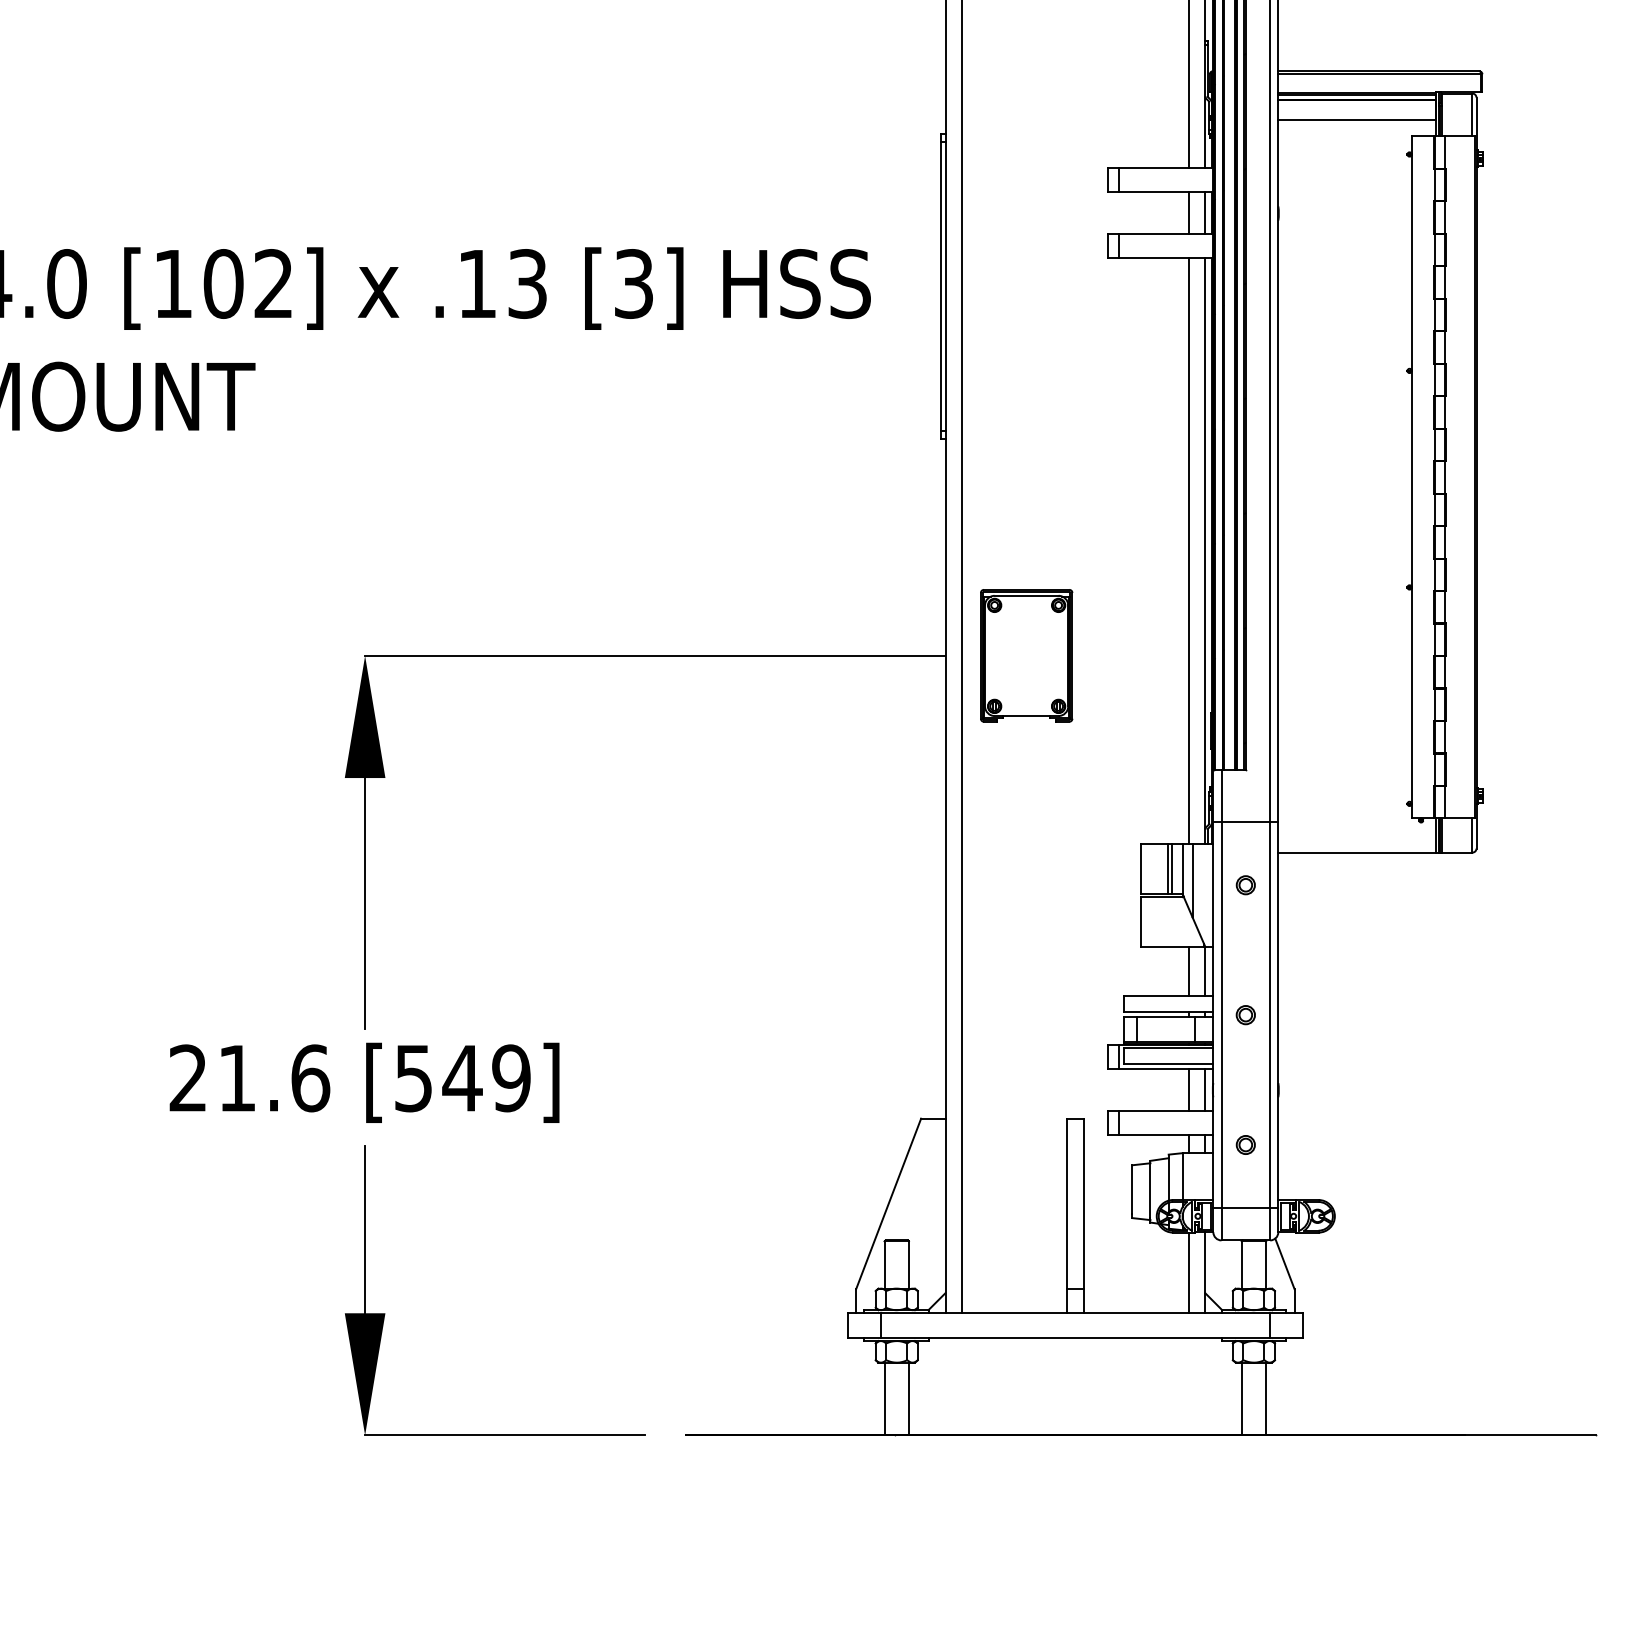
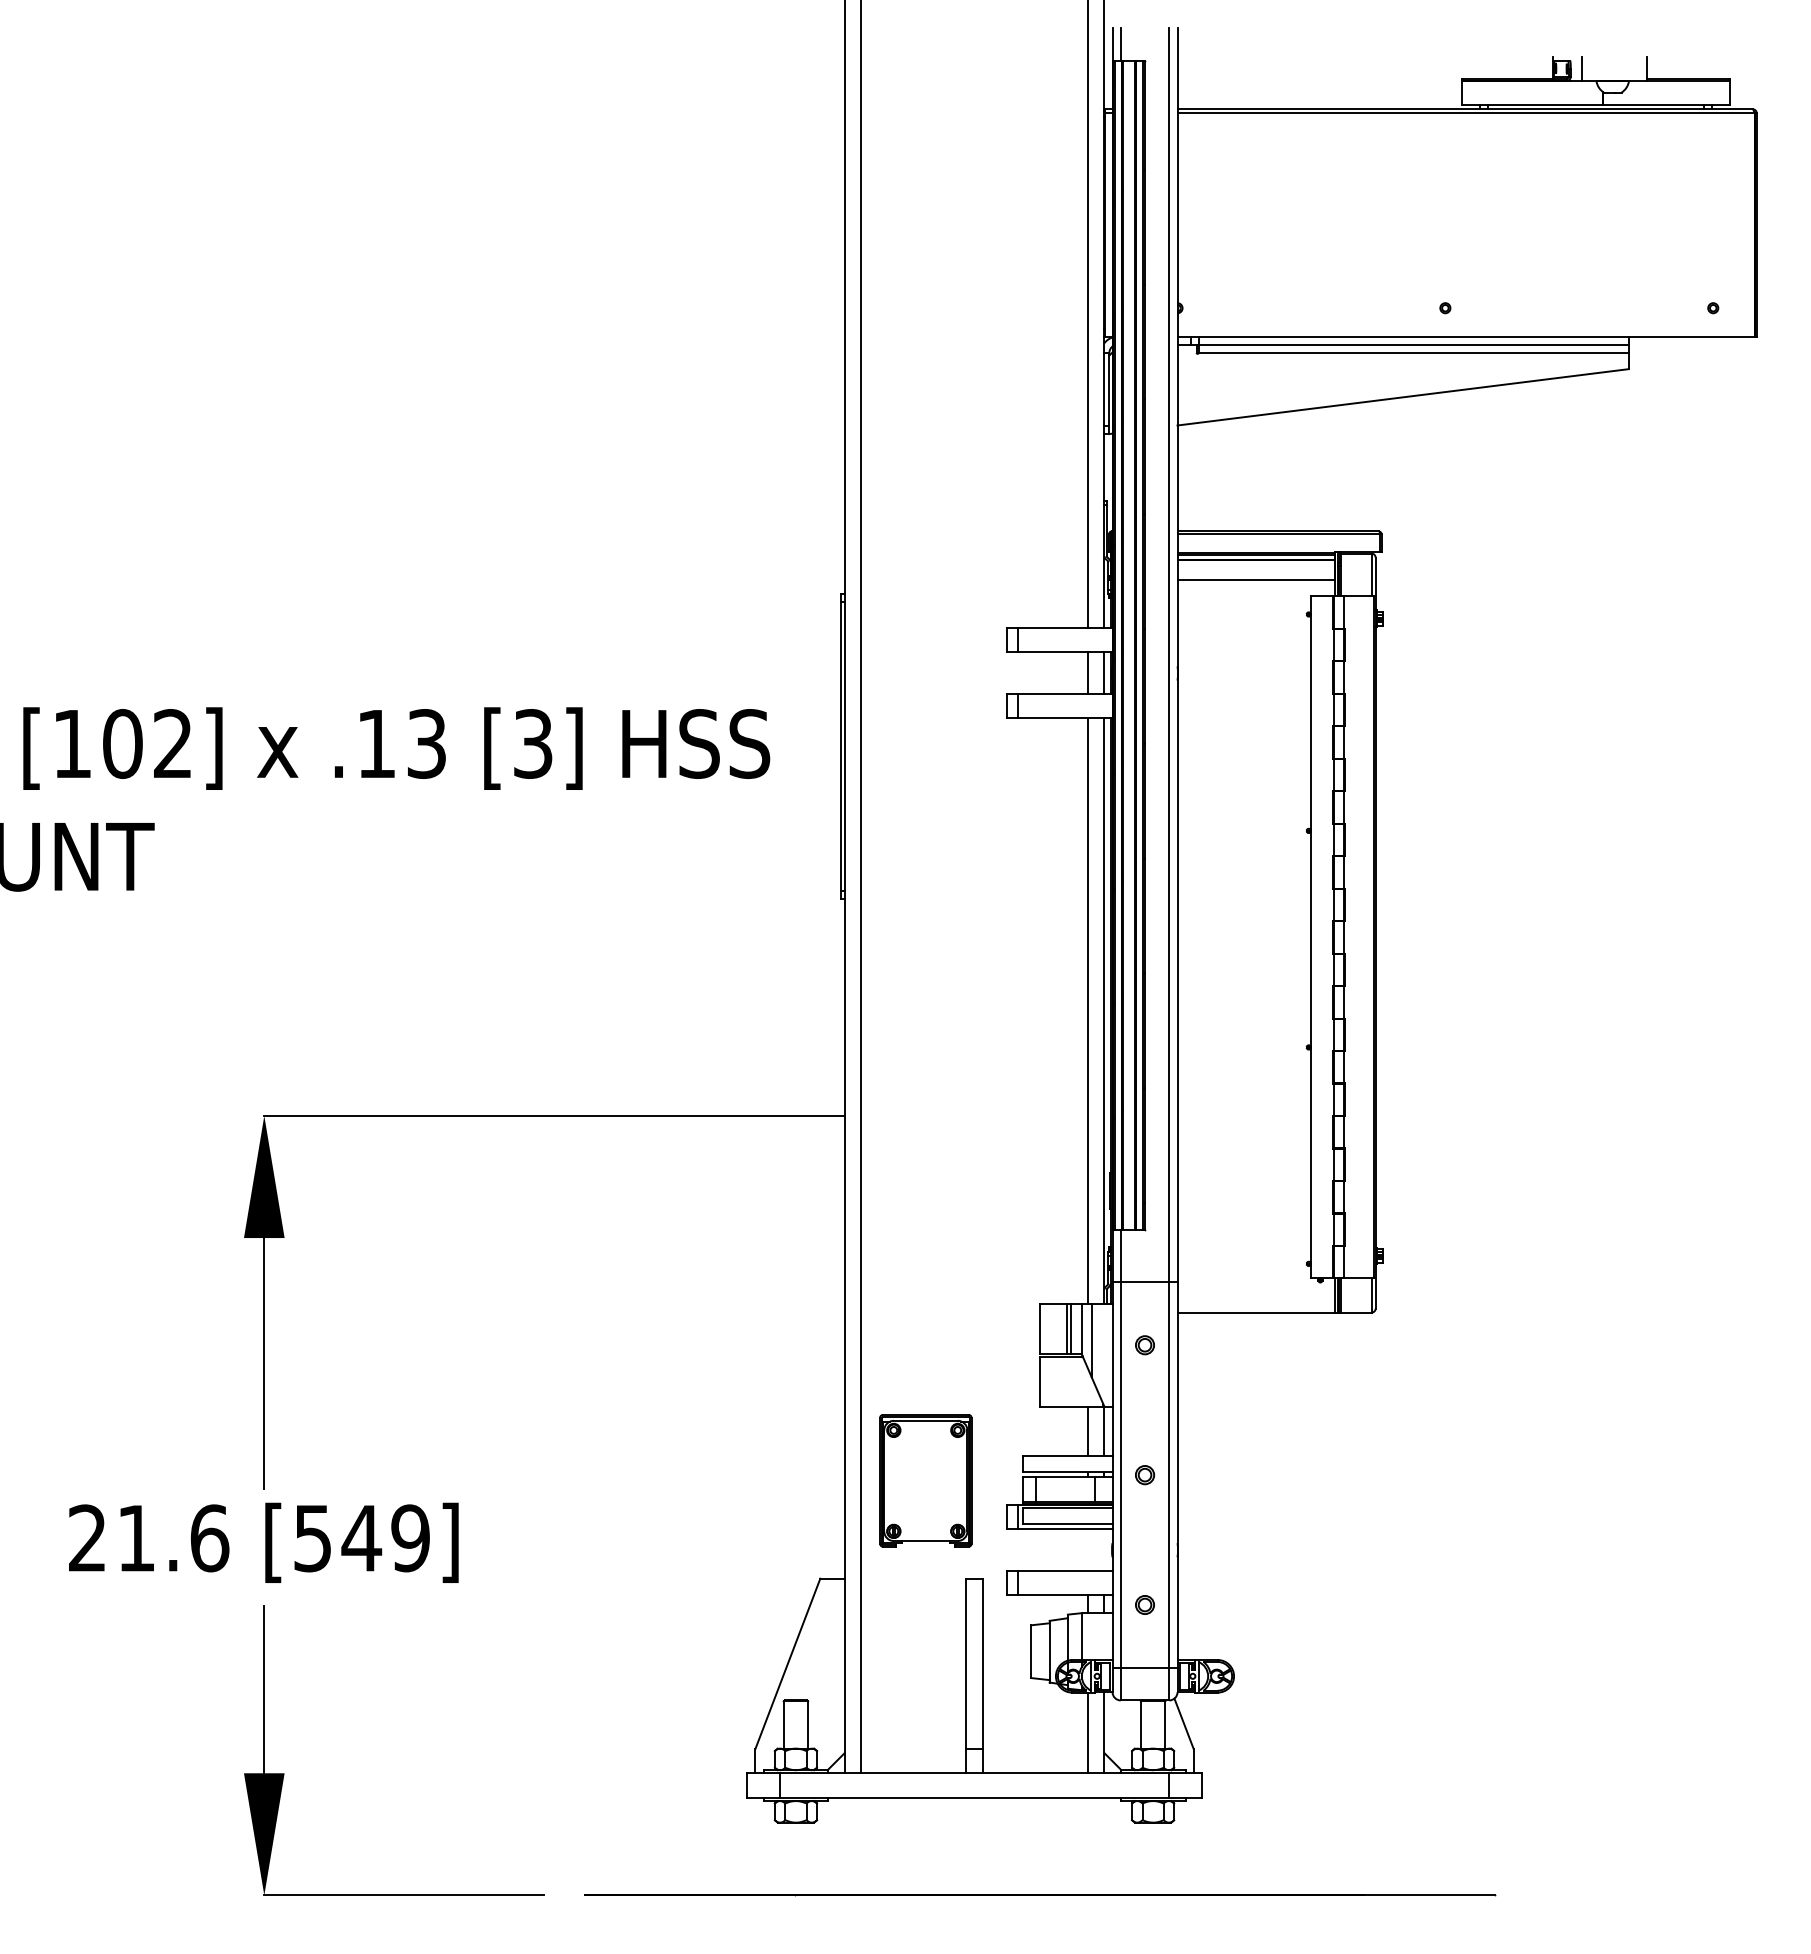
part: (1026, 655) -> (925, 1480), moved
line: (1189, 1089) -> (1088, 1549), removed
line: (1205, 1089) -> (1104, 1549), removed
line: (884, 1398) -> (783, 1858), removed
line: (909, 1398) -> (808, 1858), removed
line: (1241, 1398) -> (1140, 1858), removed
line: (1266, 1398) -> (1165, 1858), removed

